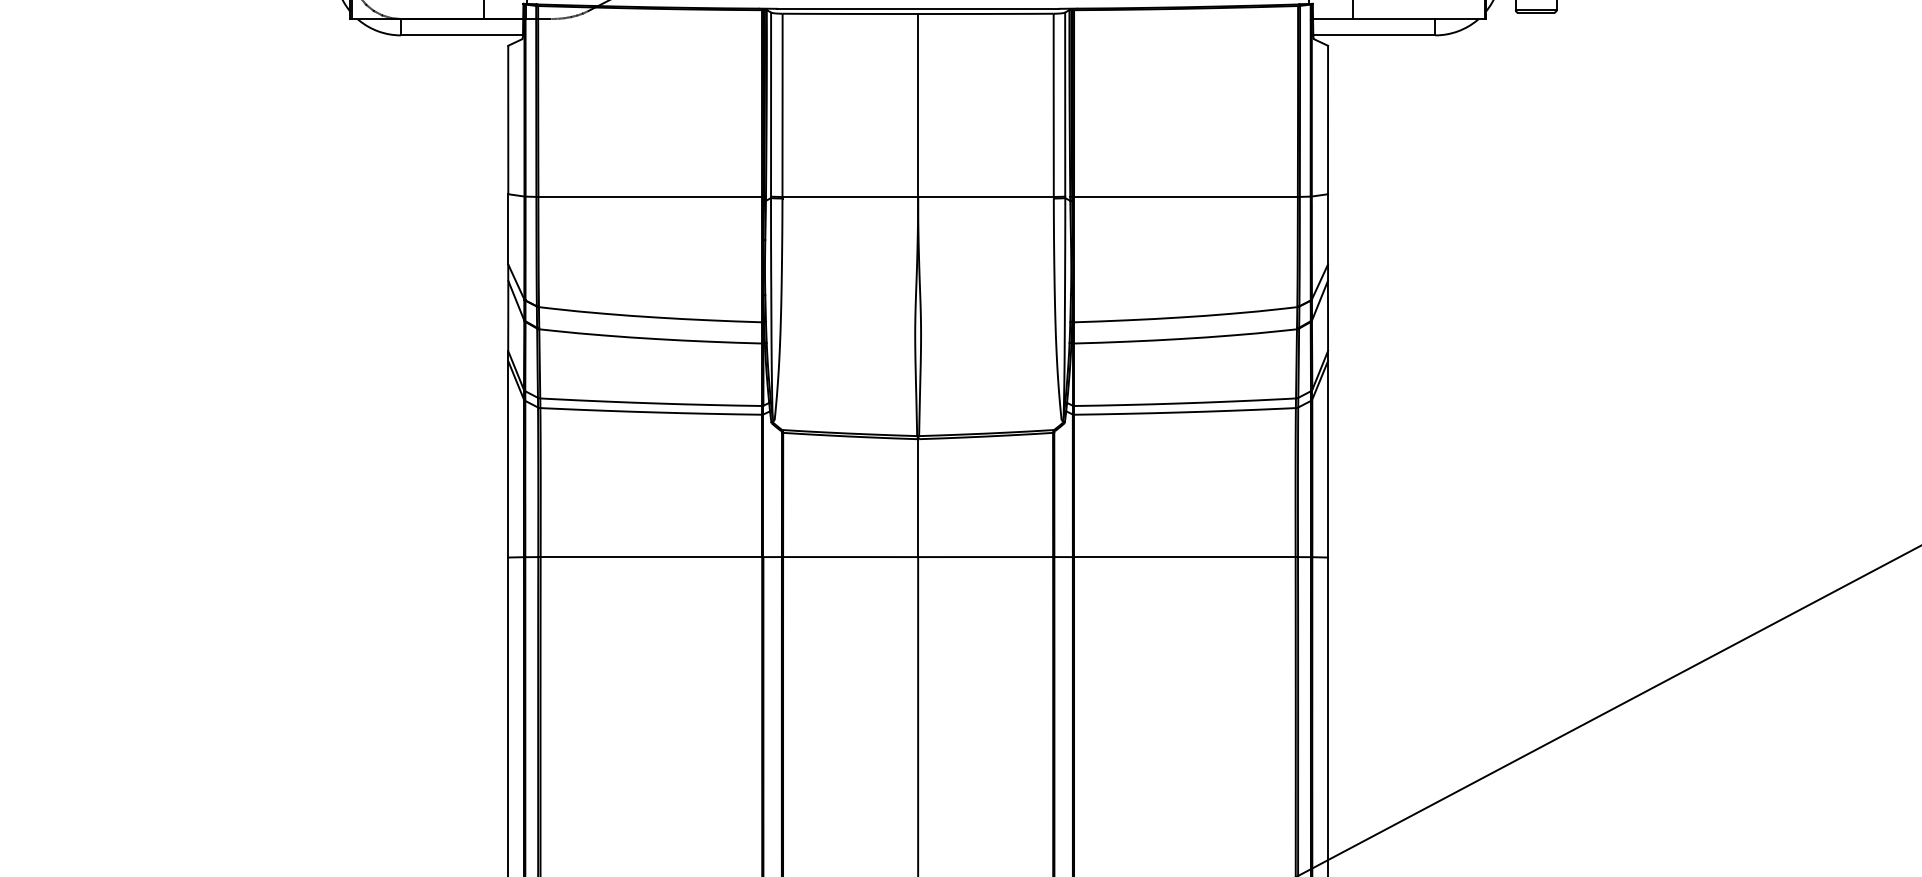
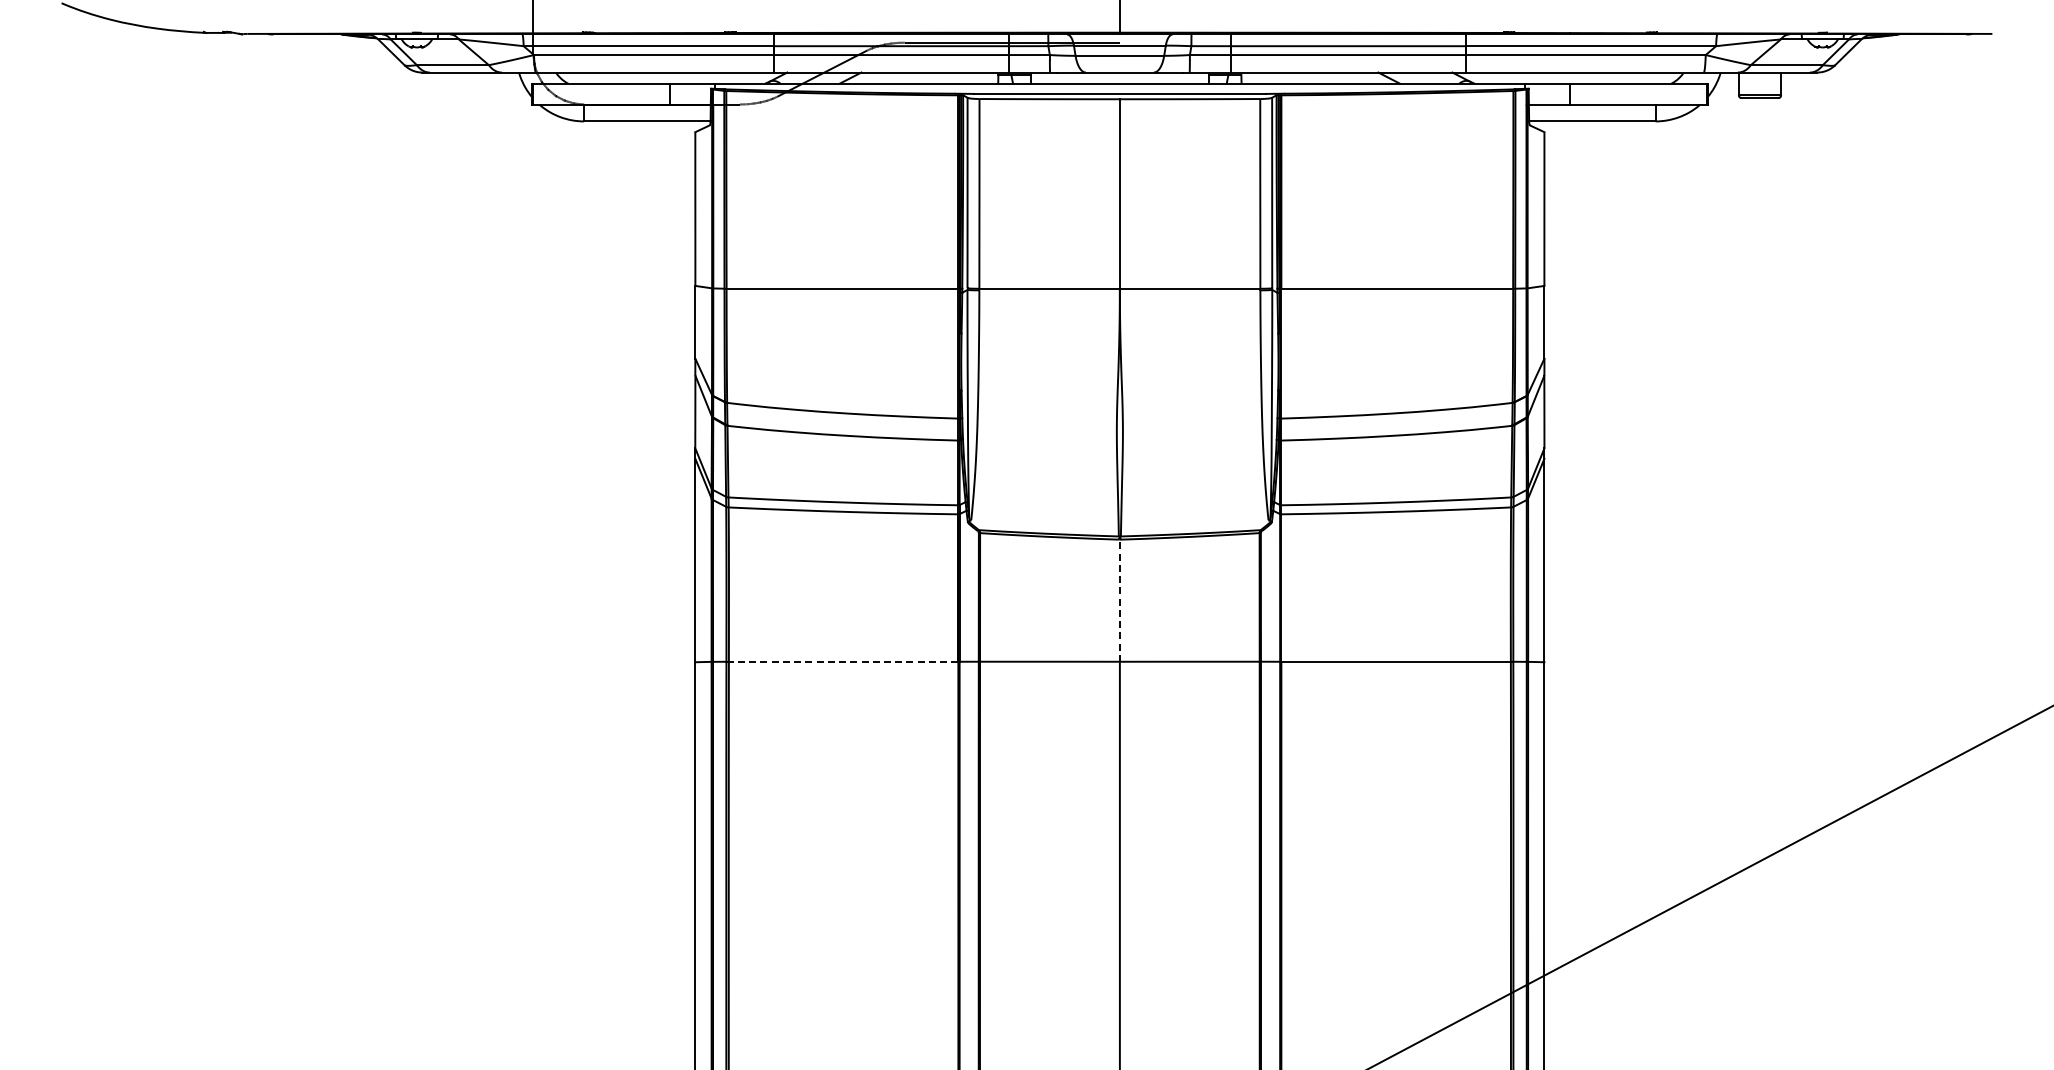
line: (917, 497) -> (1119, 600), solid -> dashed
line: (651, 556) -> (843, 661), solid -> dashed

